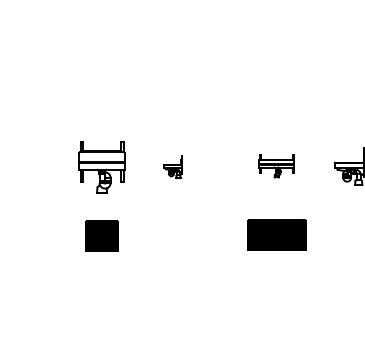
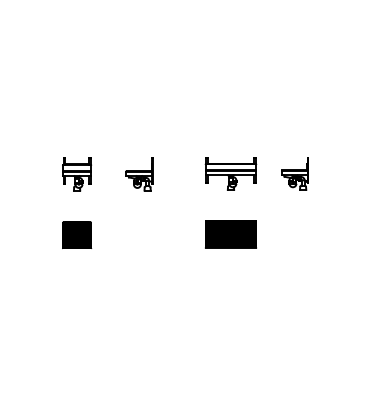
part: (276, 166) -> (230, 173), size x1.67
part: (101, 167) -> (76, 174), size x0.71
part: (172, 167) -> (139, 174), size x1.67

